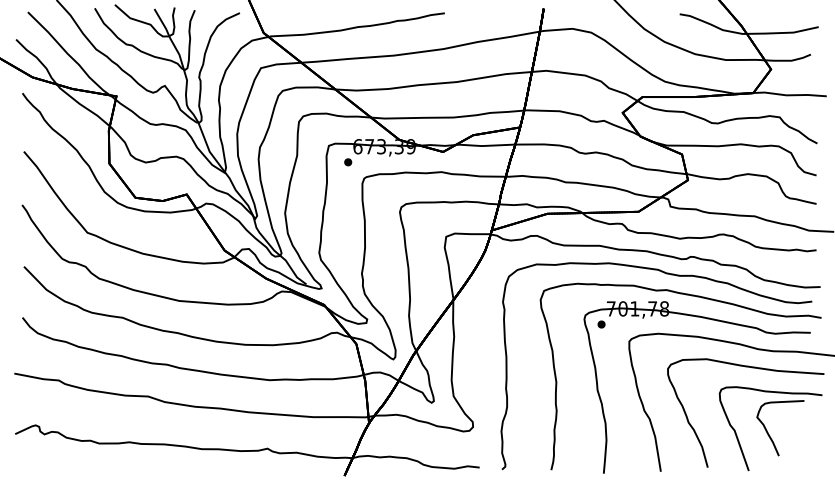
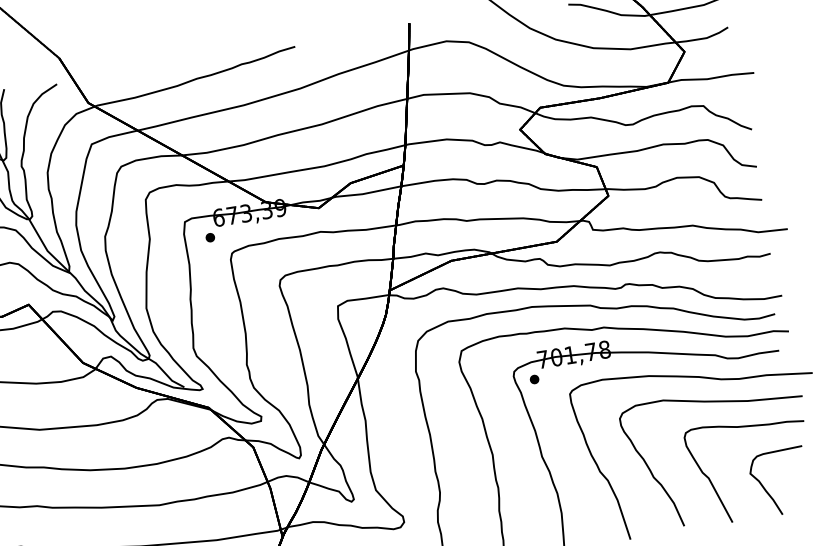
curve: (770, 435) -> (769, 492), moved

